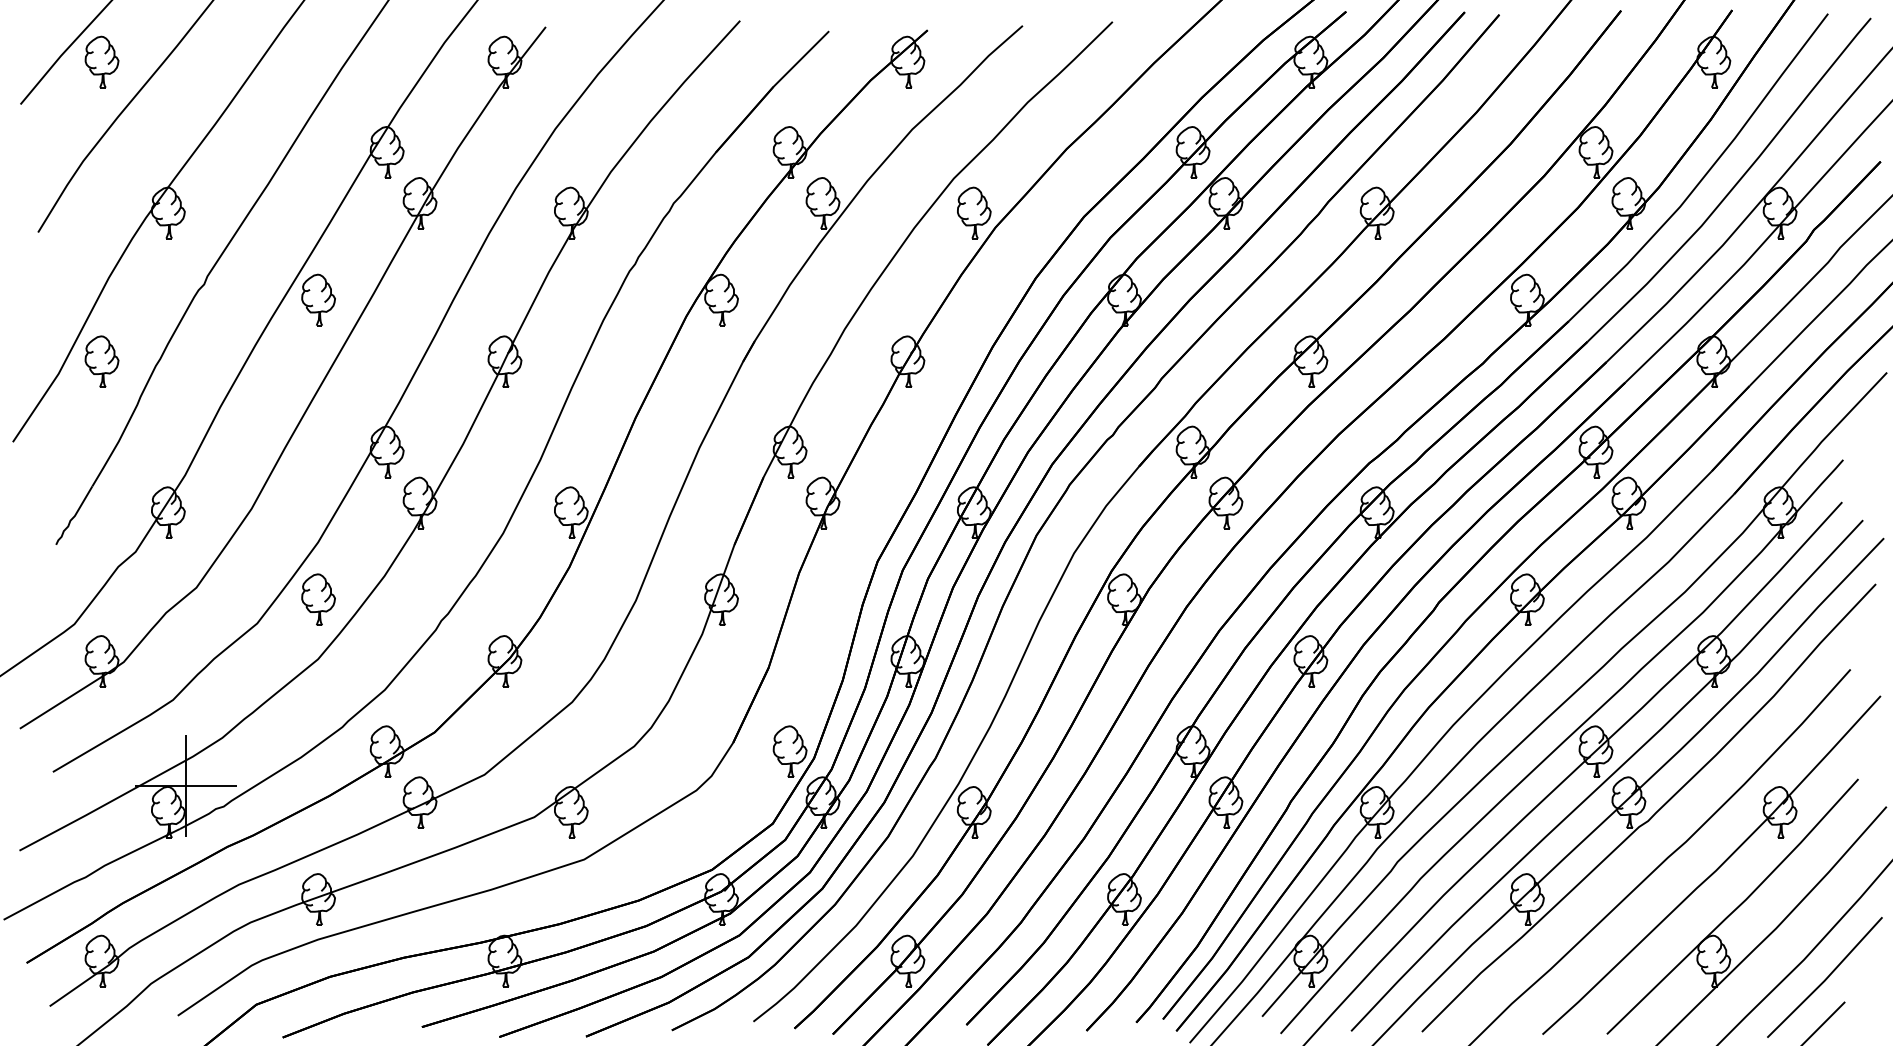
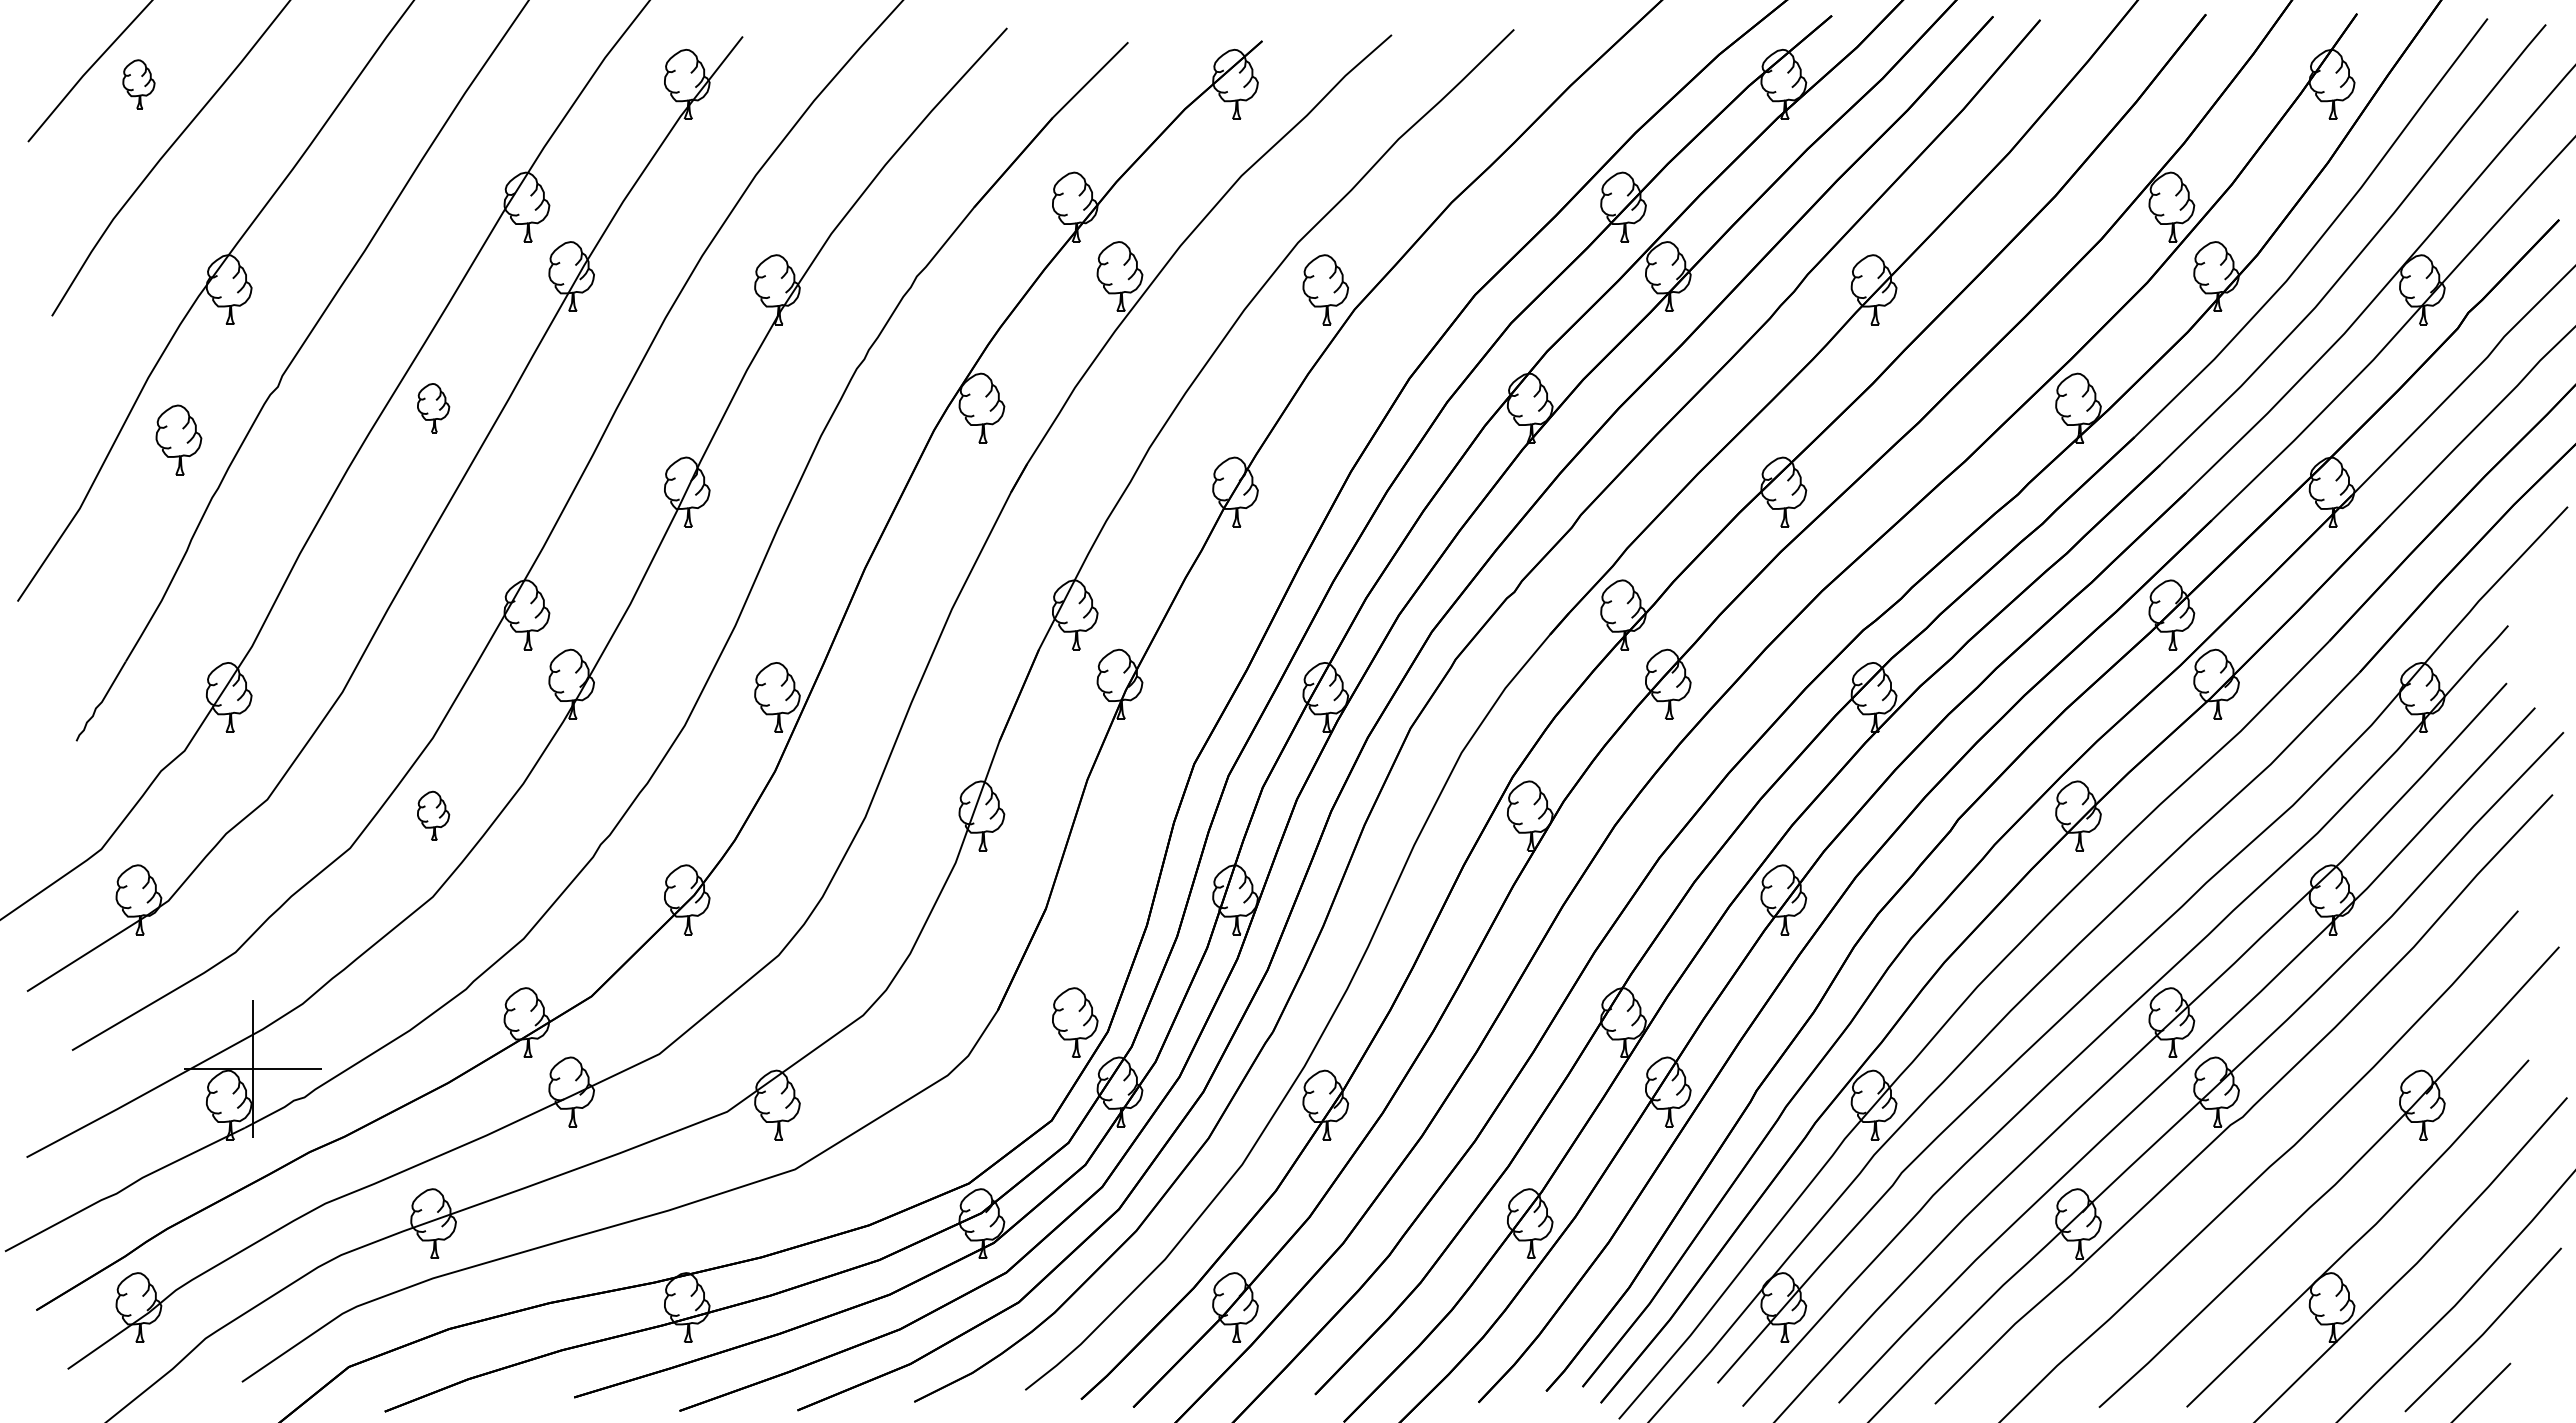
part: (101, 62) -> (138, 84), size x0.7
part: (318, 299) -> (433, 407), size x0.7
part: (101, 361) -> (178, 439), moved
part: (318, 599) -> (433, 815), size x0.7

